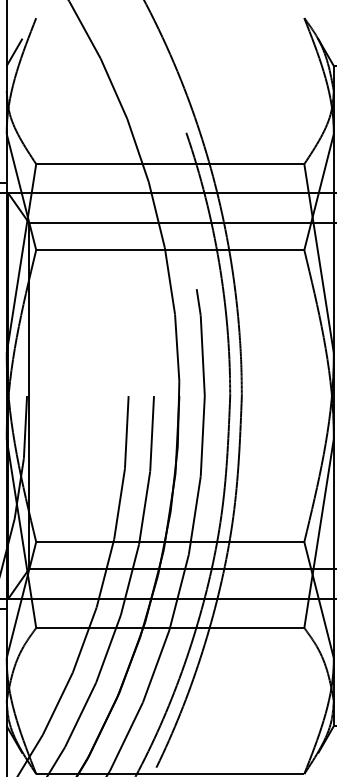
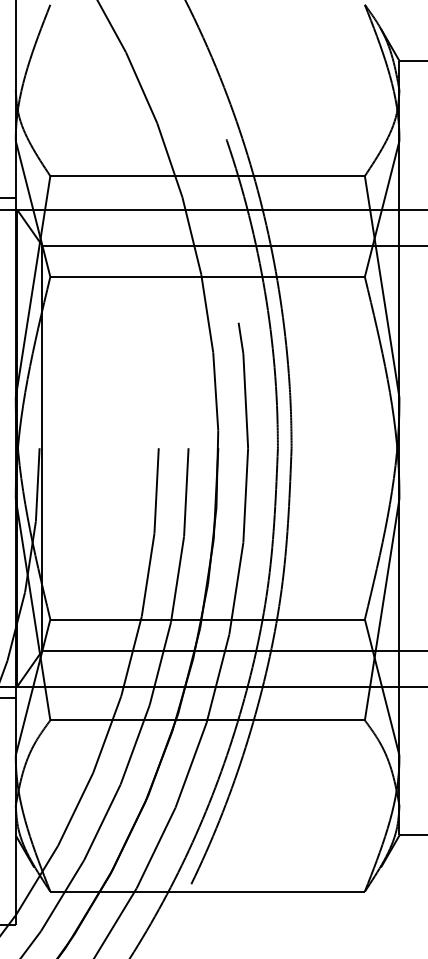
line: (14, 51) -> (24, 44), removed

